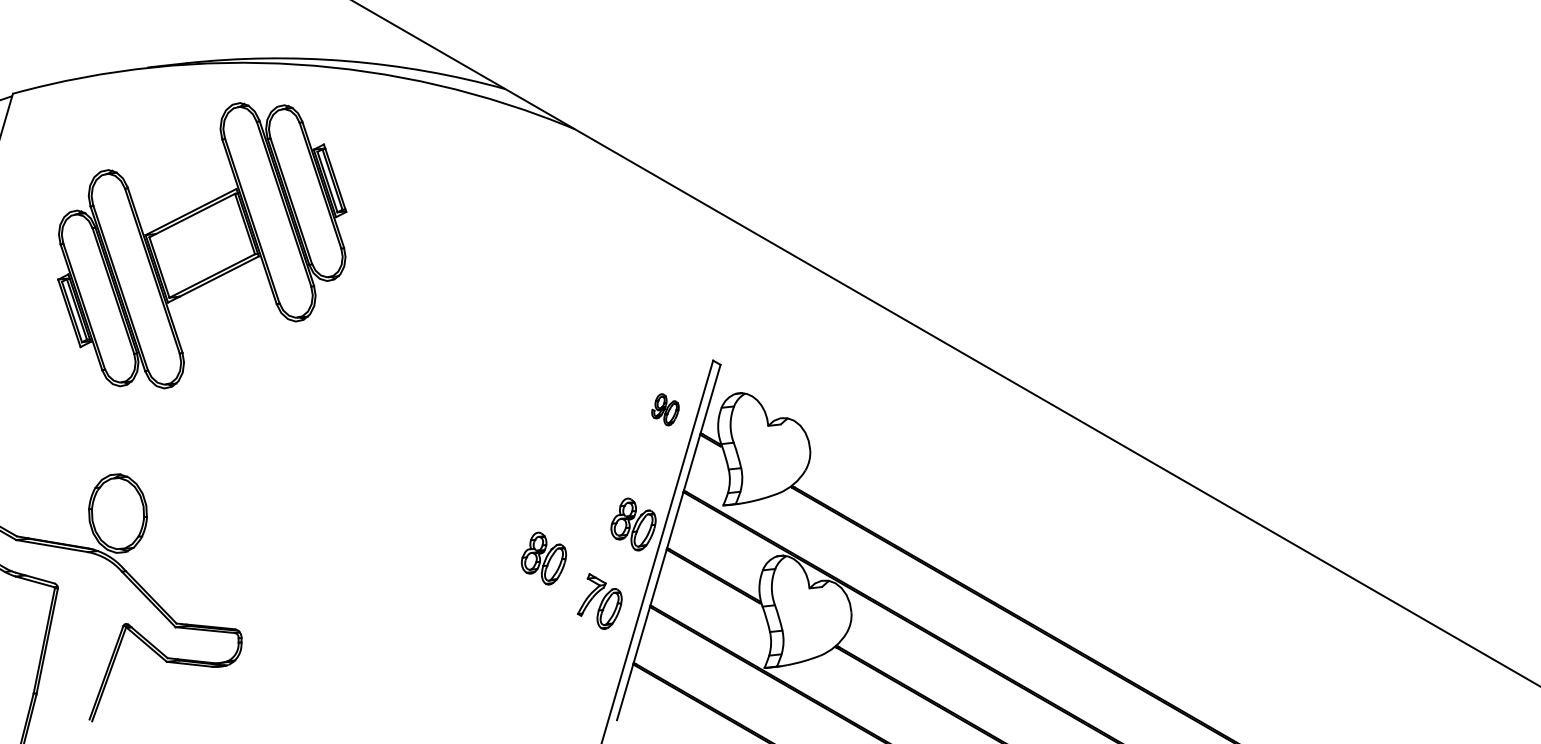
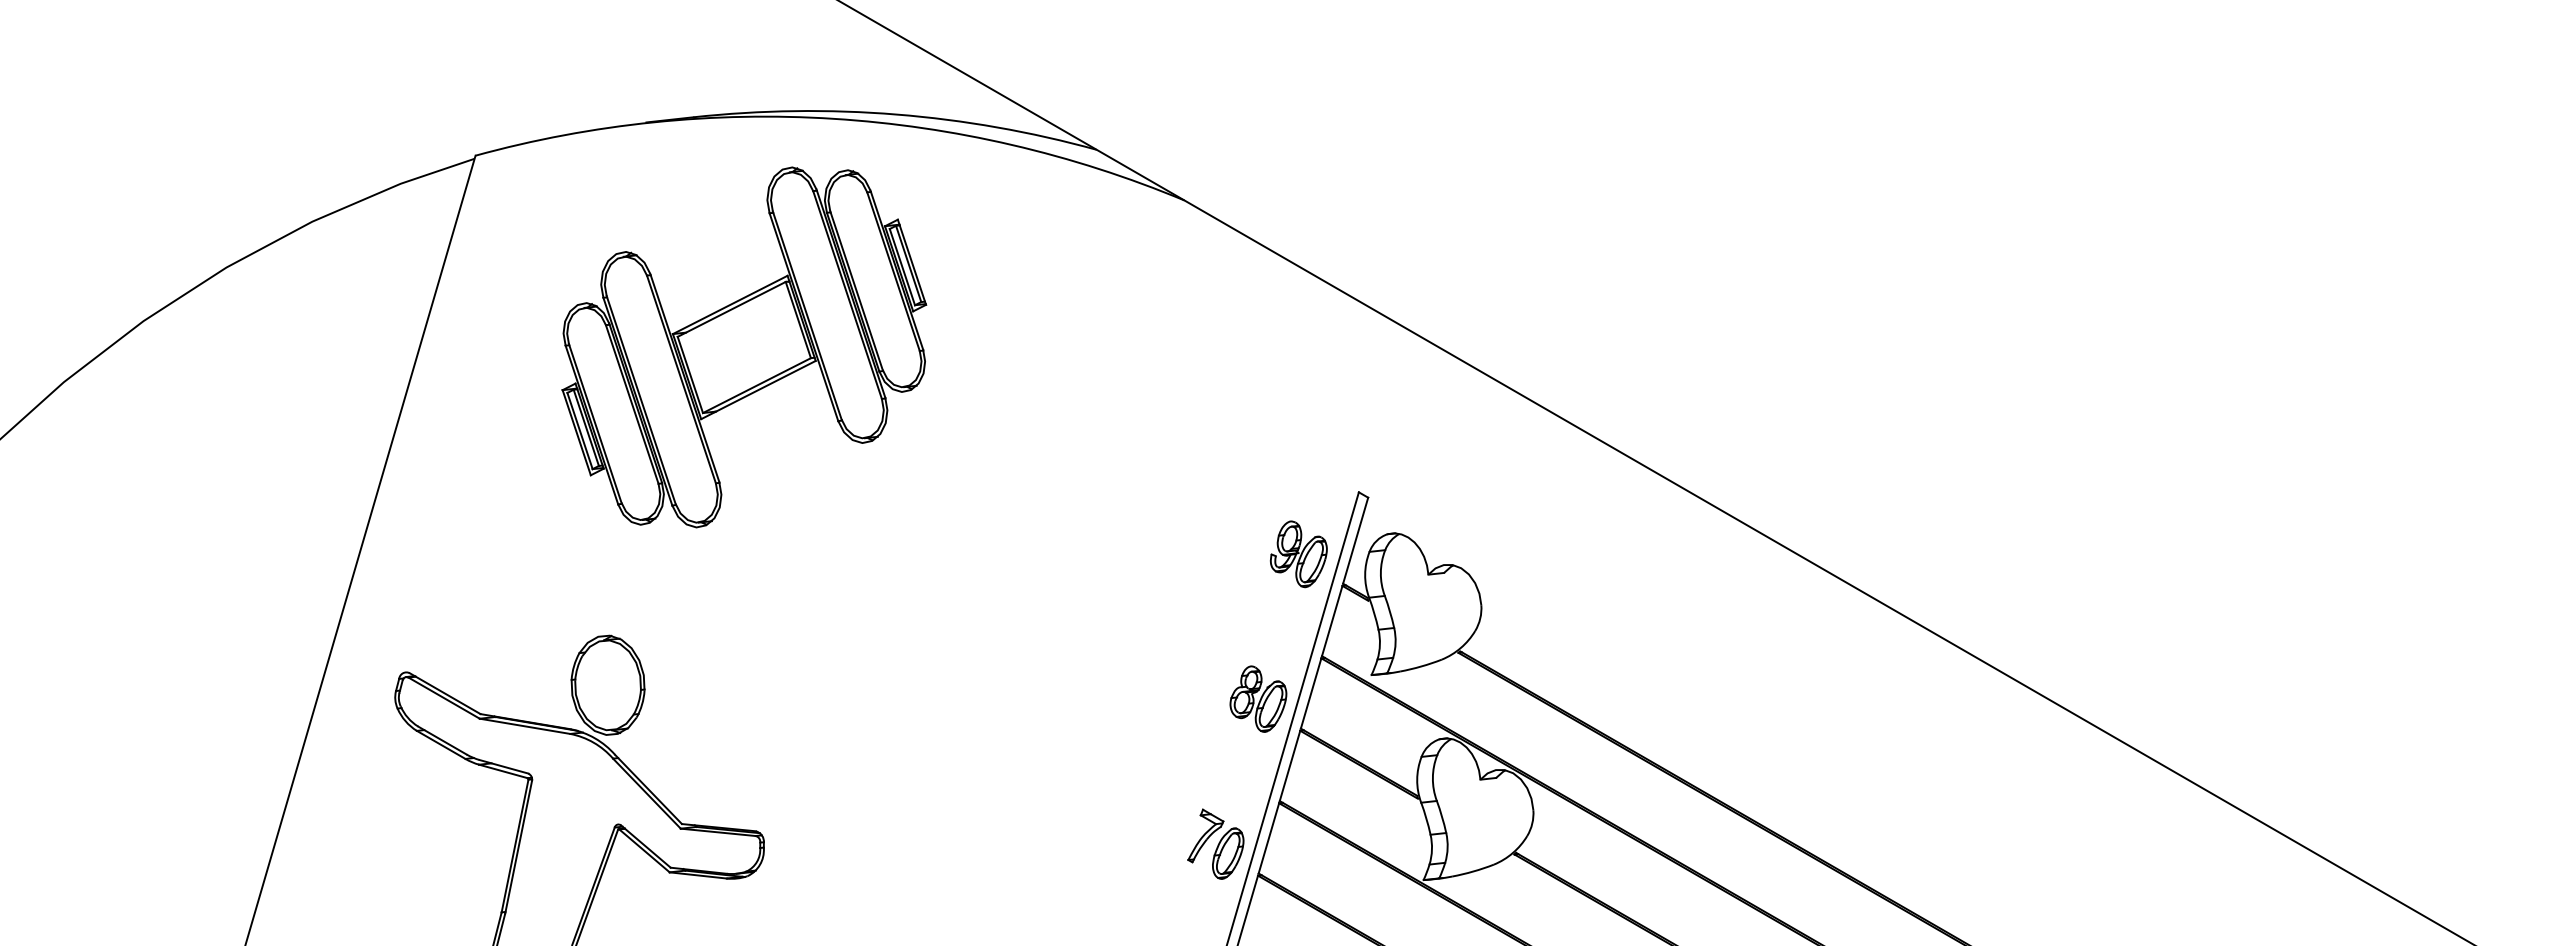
part: (202, 245) -> (744, 347), moved
part: (665, 409) -> (1298, 554), size x1.67
part: (544, 558) -> (1145, 741), removed
part: (599, 600) -> (1215, 843), moved

